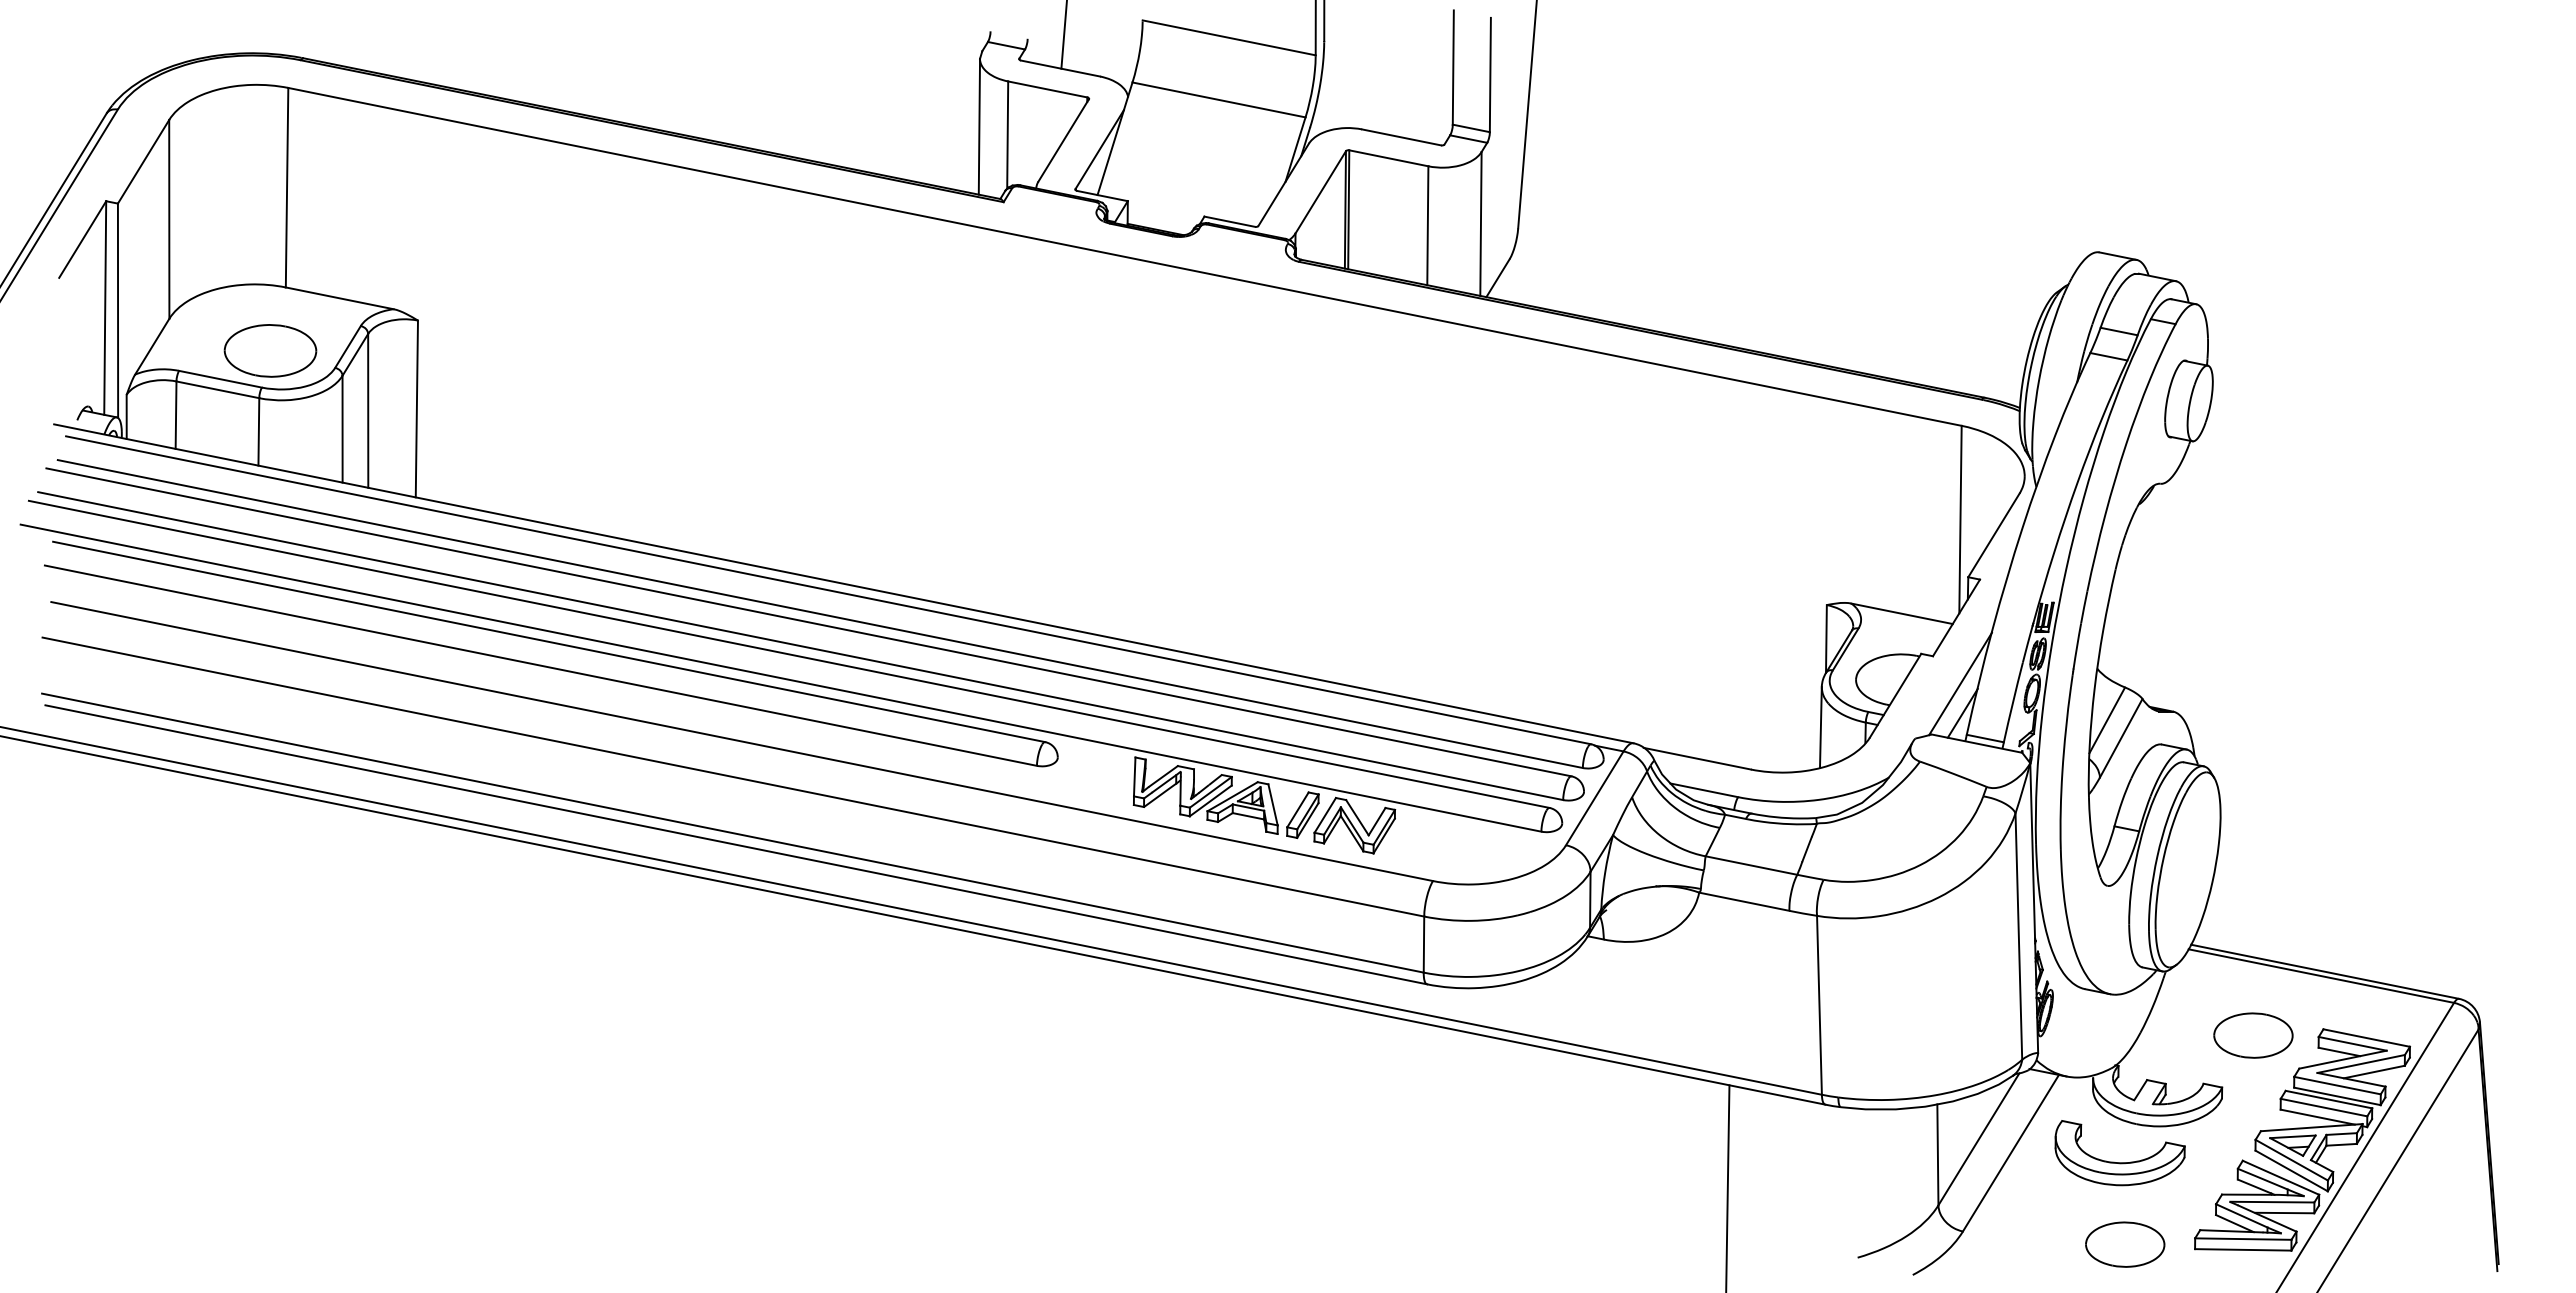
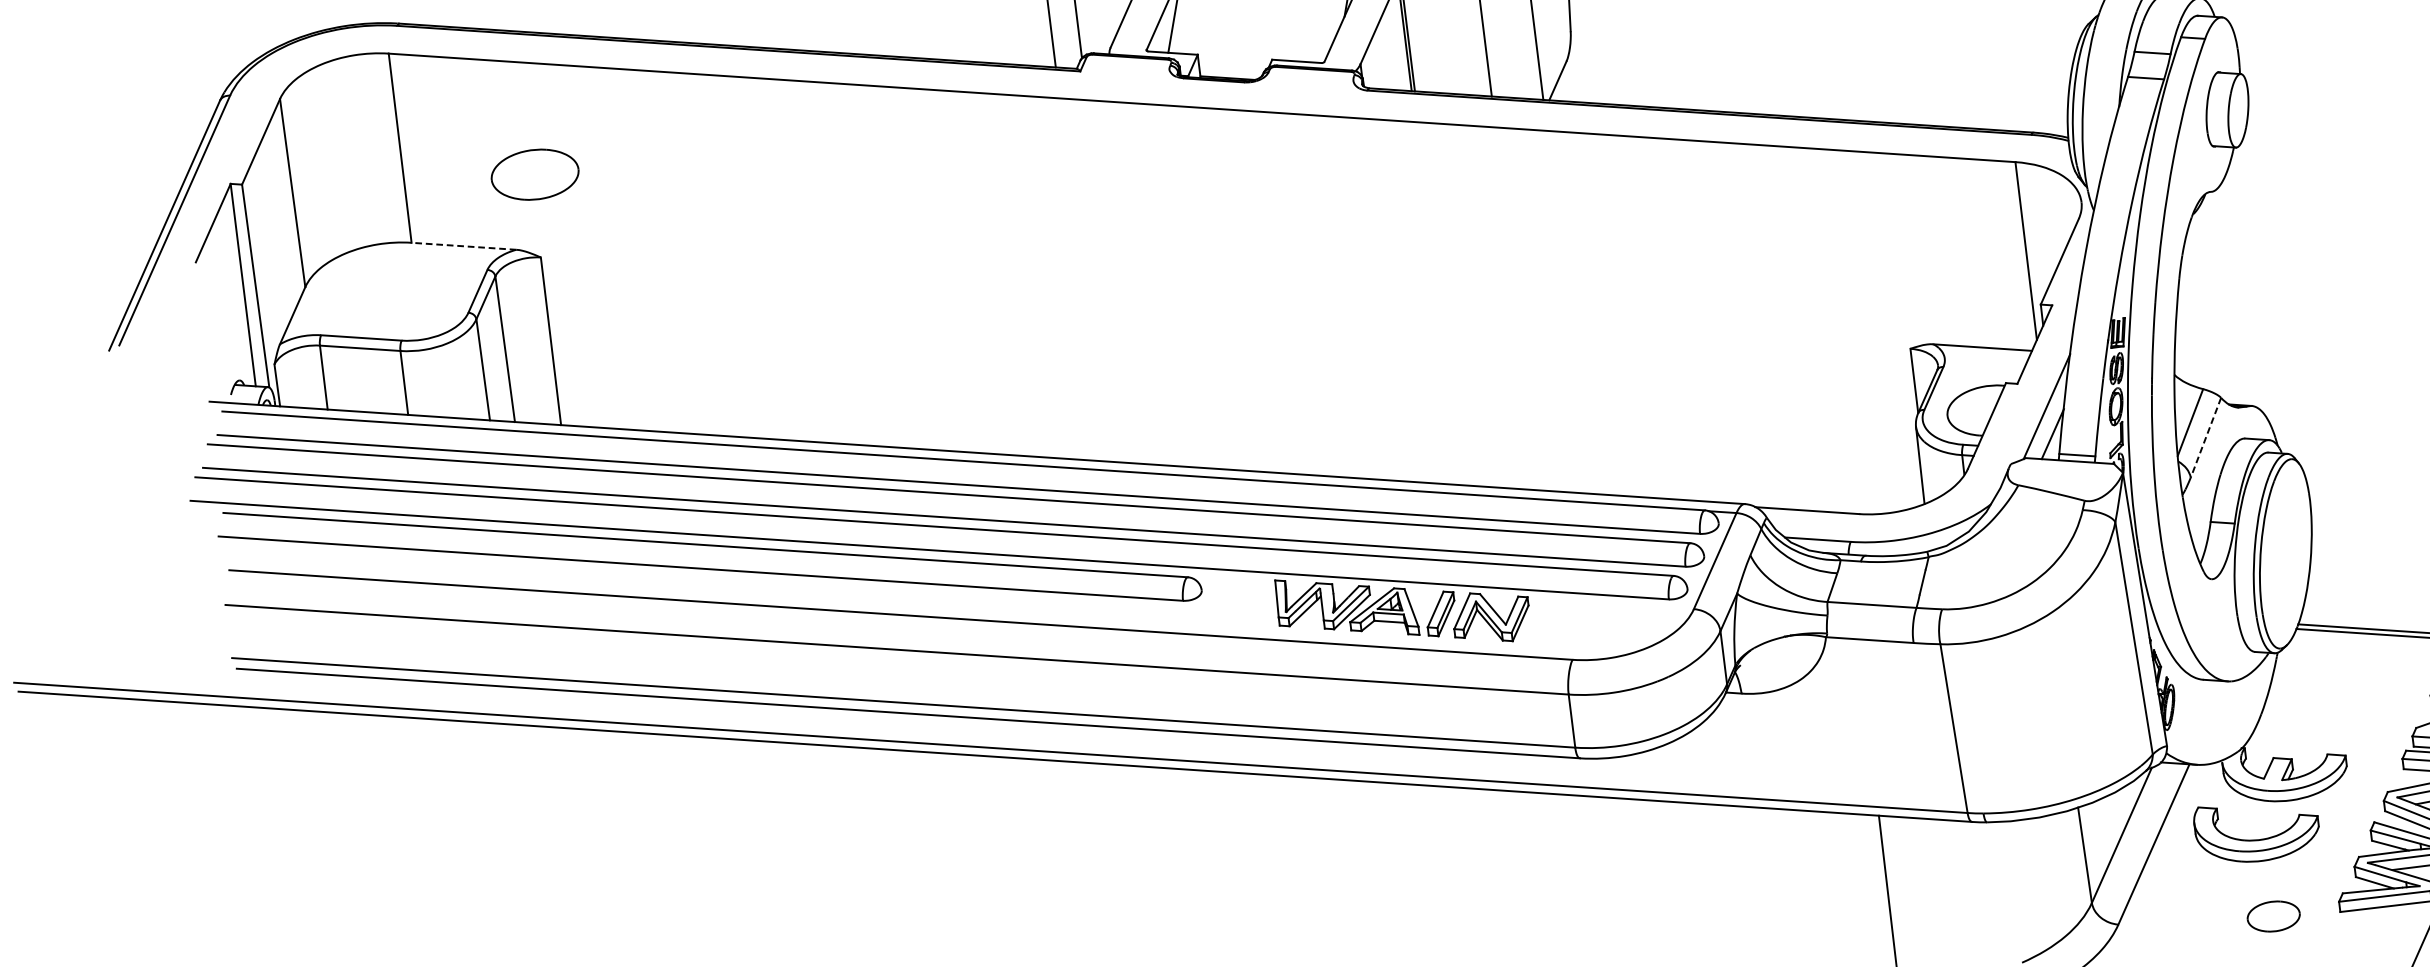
line: (339, 298) -> (463, 246), solid -> dashed
part: (270, 350) -> (535, 174), moved
line: (2121, 738) -> (2206, 437), solid -> dashed
part: (2253, 1035) -> (2368, 702), removed
part: (2125, 1244) -> (2273, 916), size x0.7

